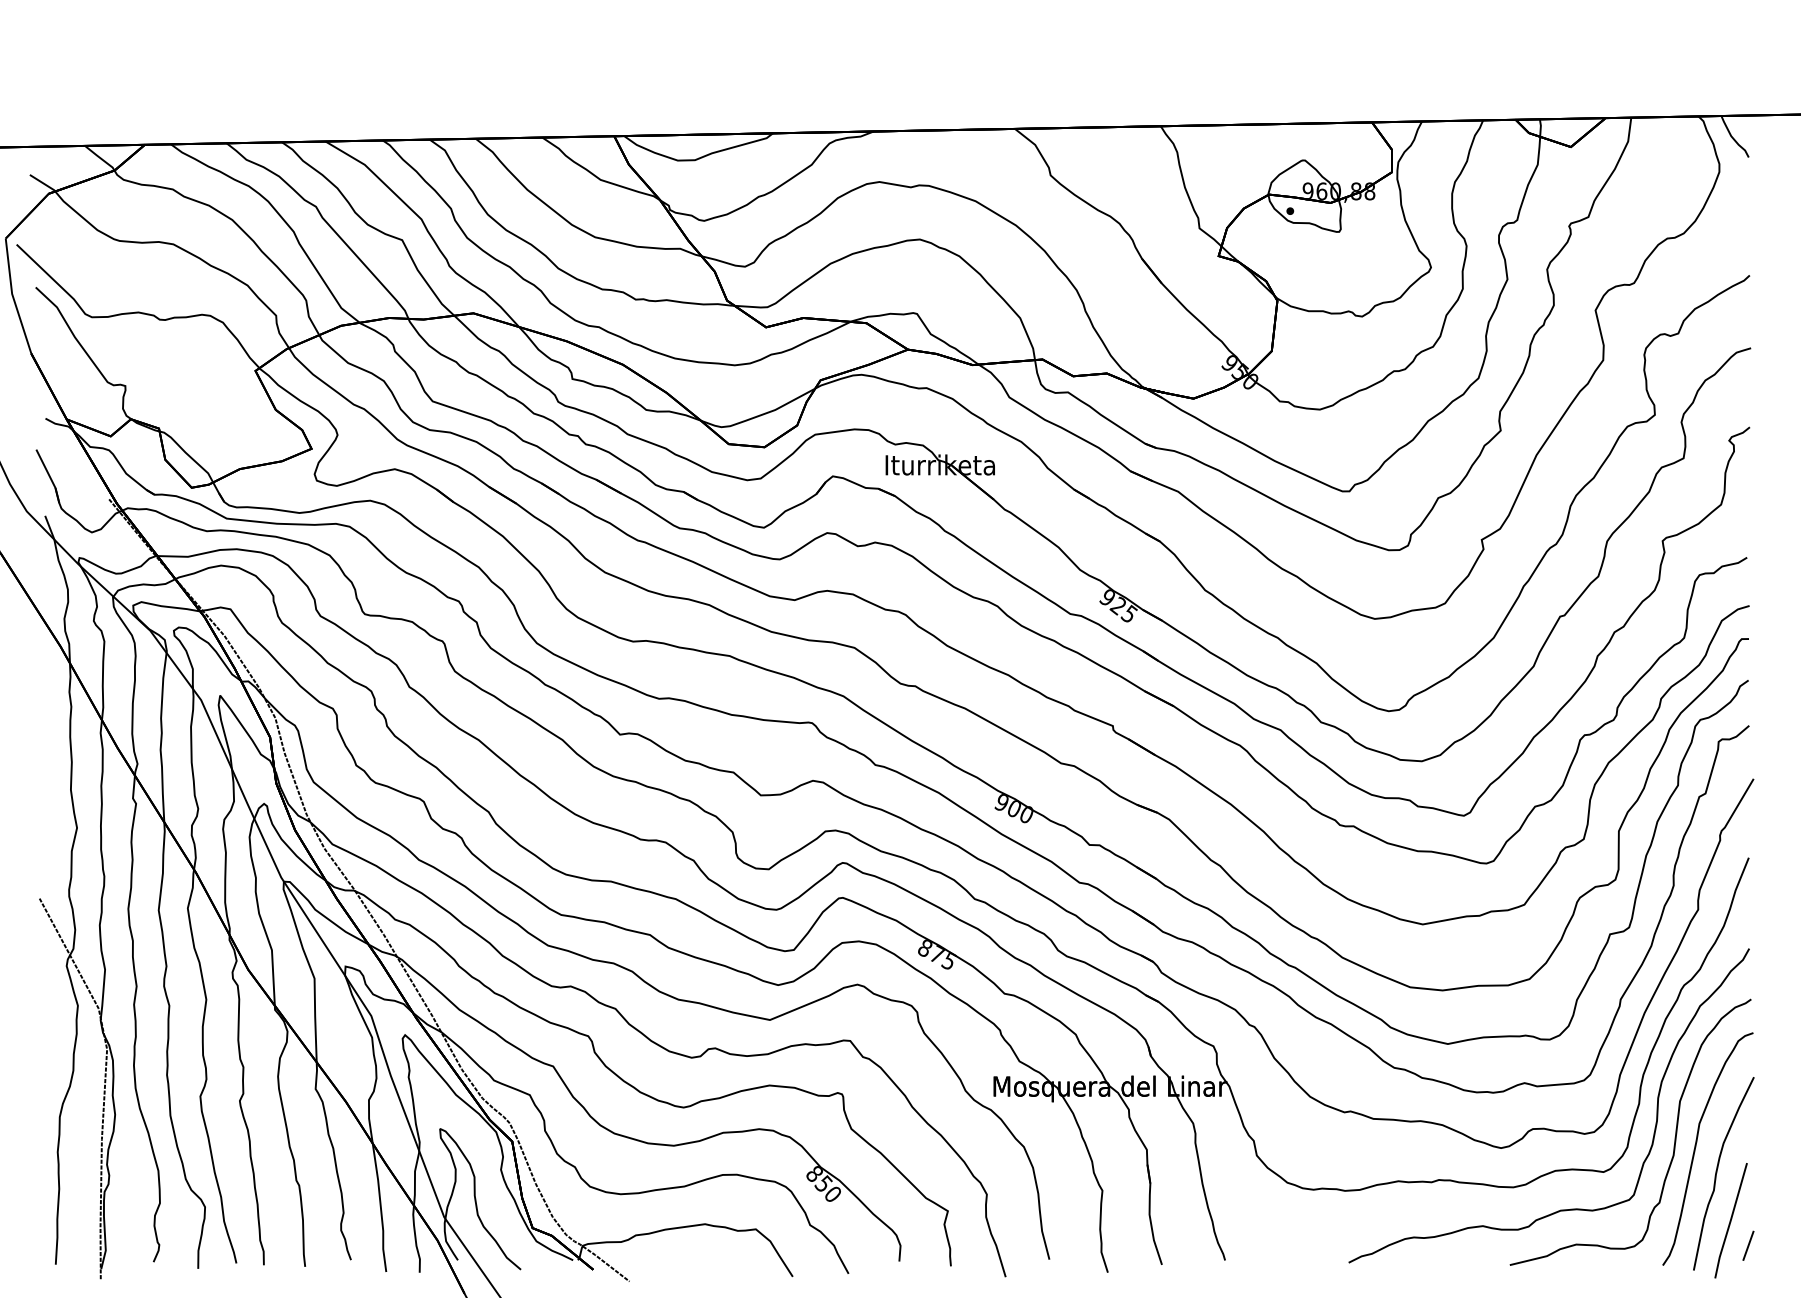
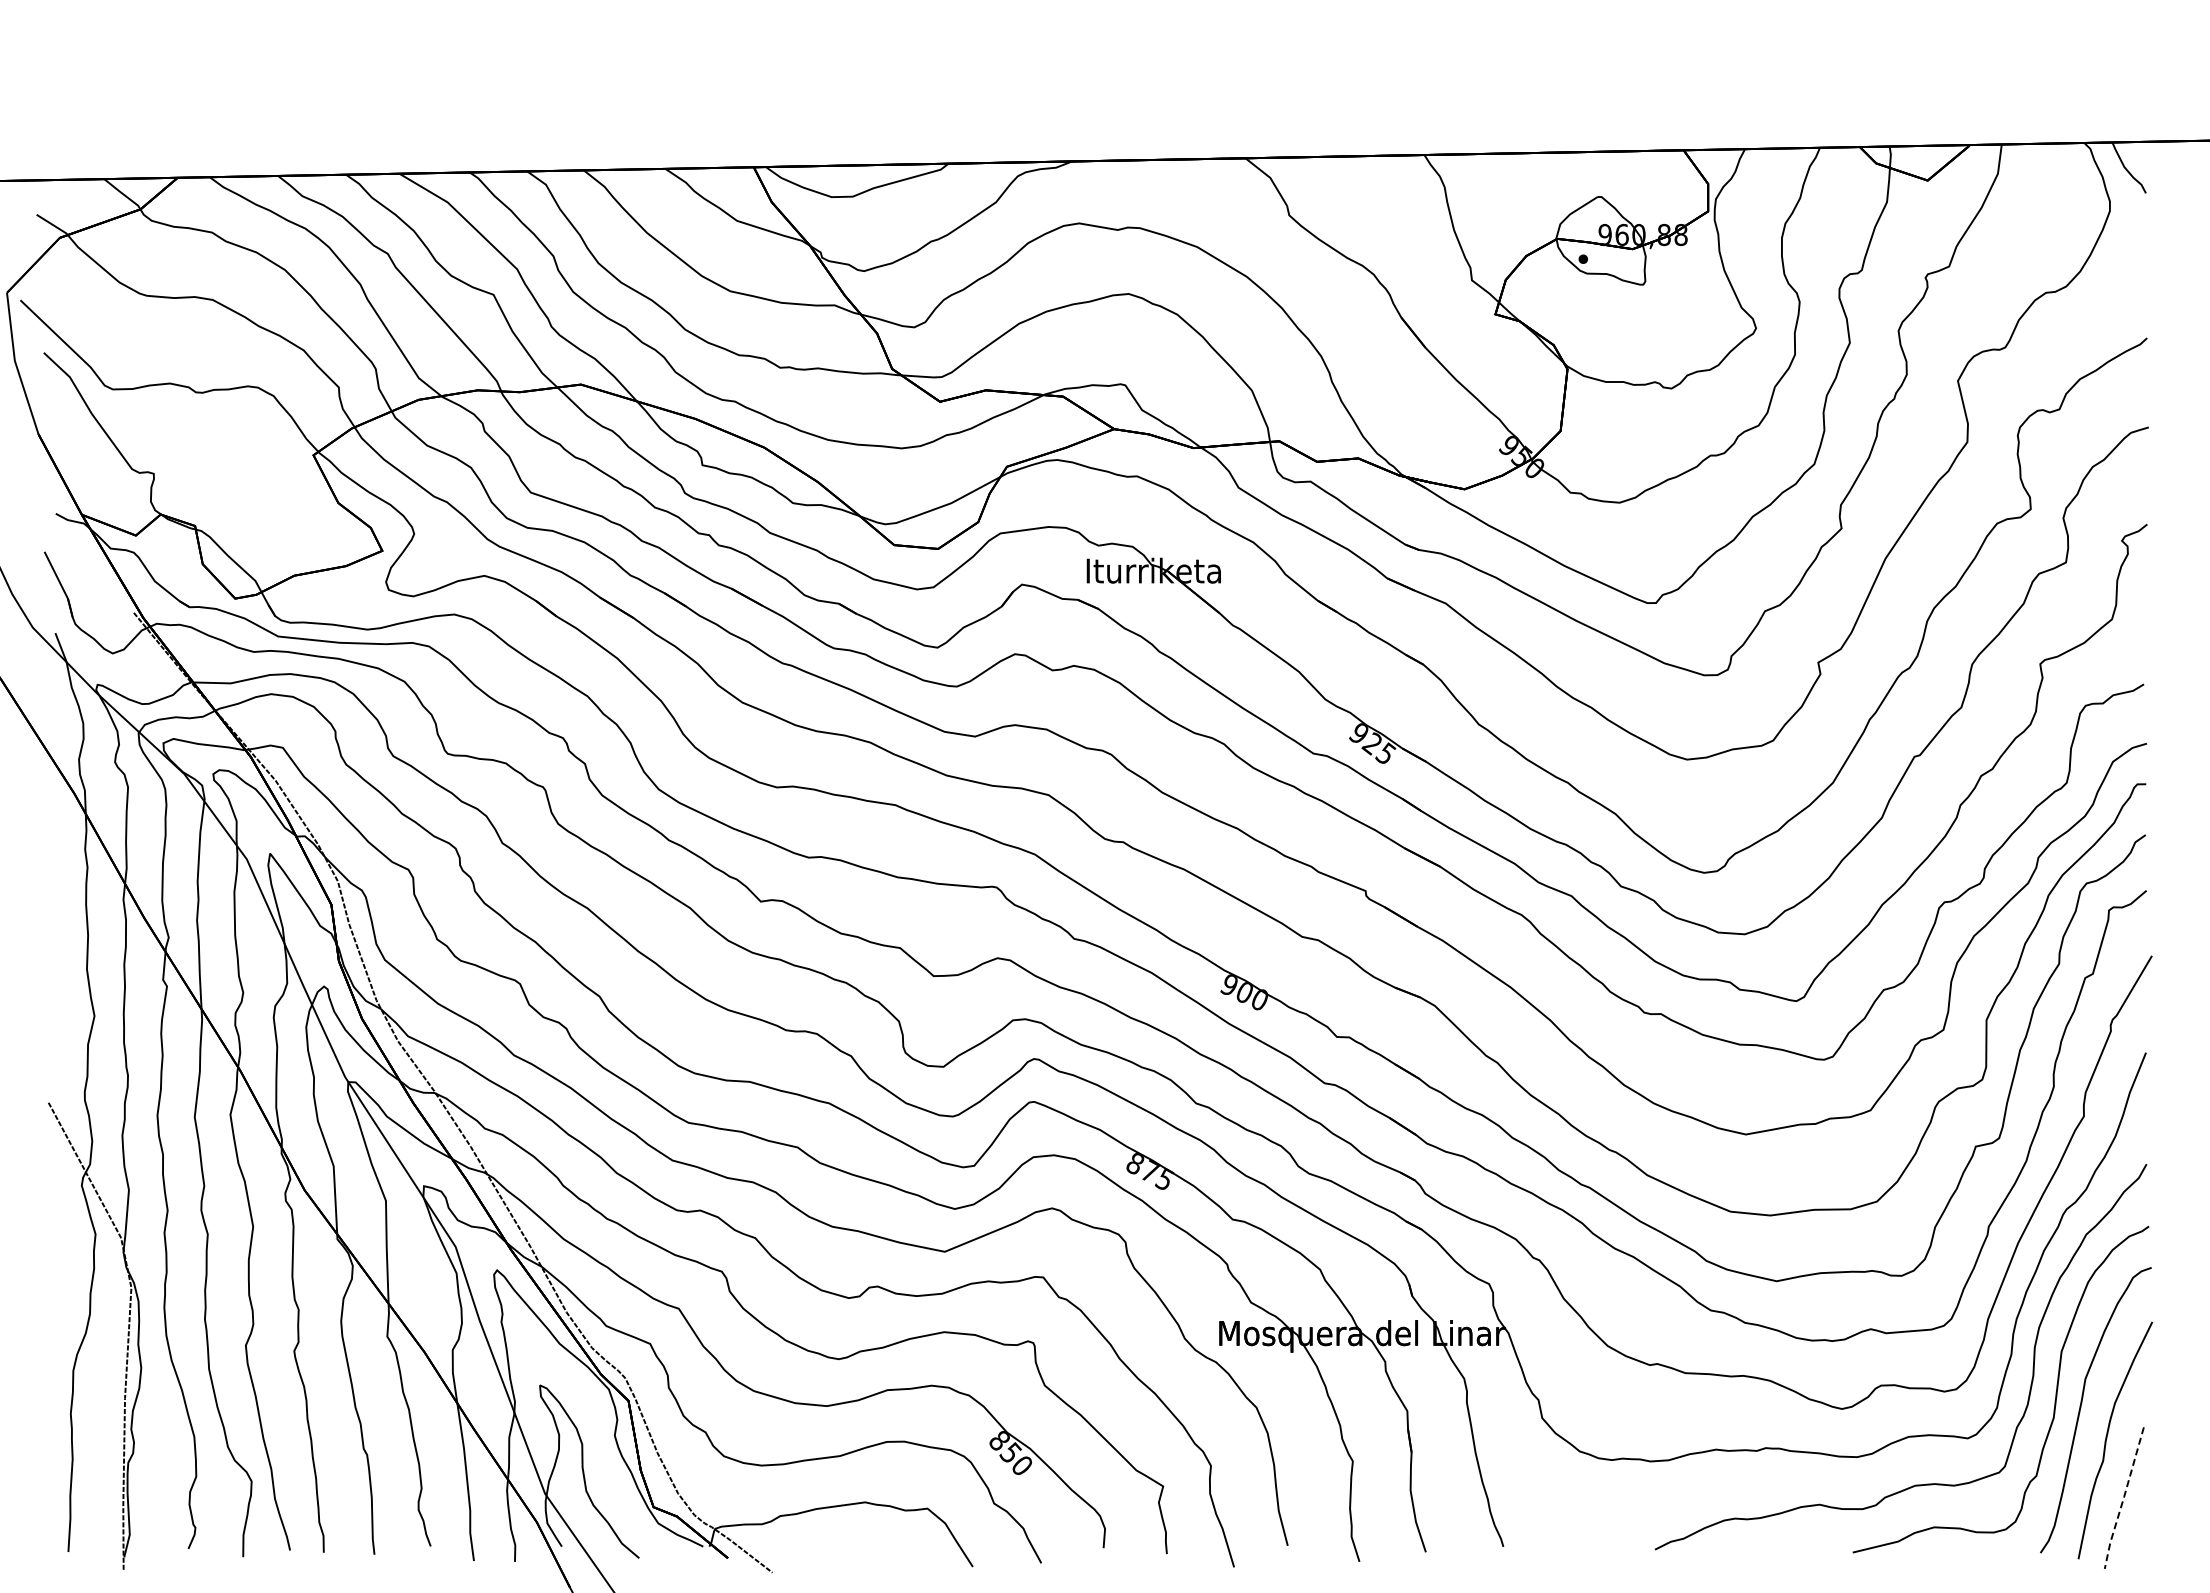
line: (1730, 1221) -> (2123, 1498), solid -> dashed
line: (1748, 1245) -> (2145, 1528), removed

